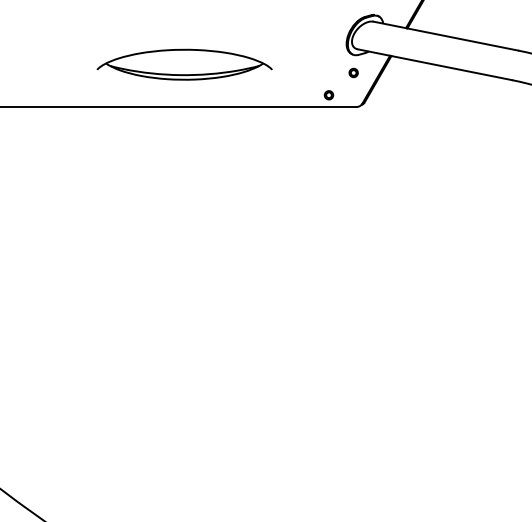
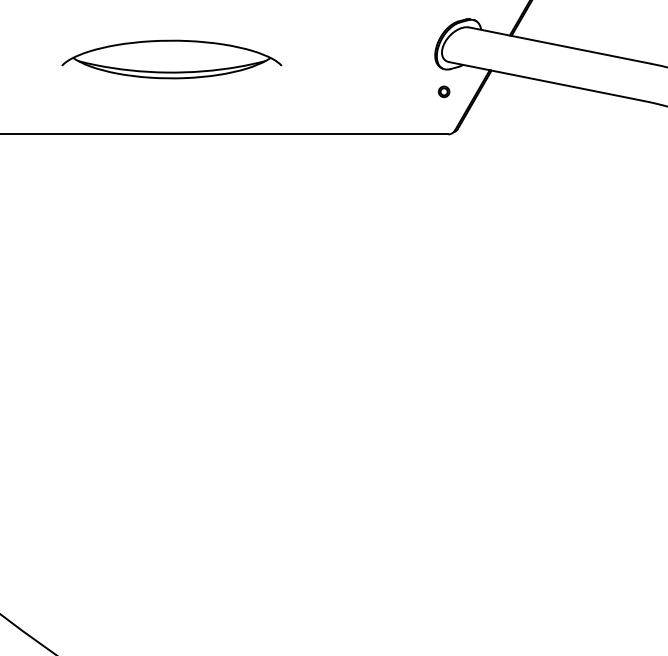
part: (184, 64) -> (171, 59), moved
part: (329, 94) -> (413, 119), removed

